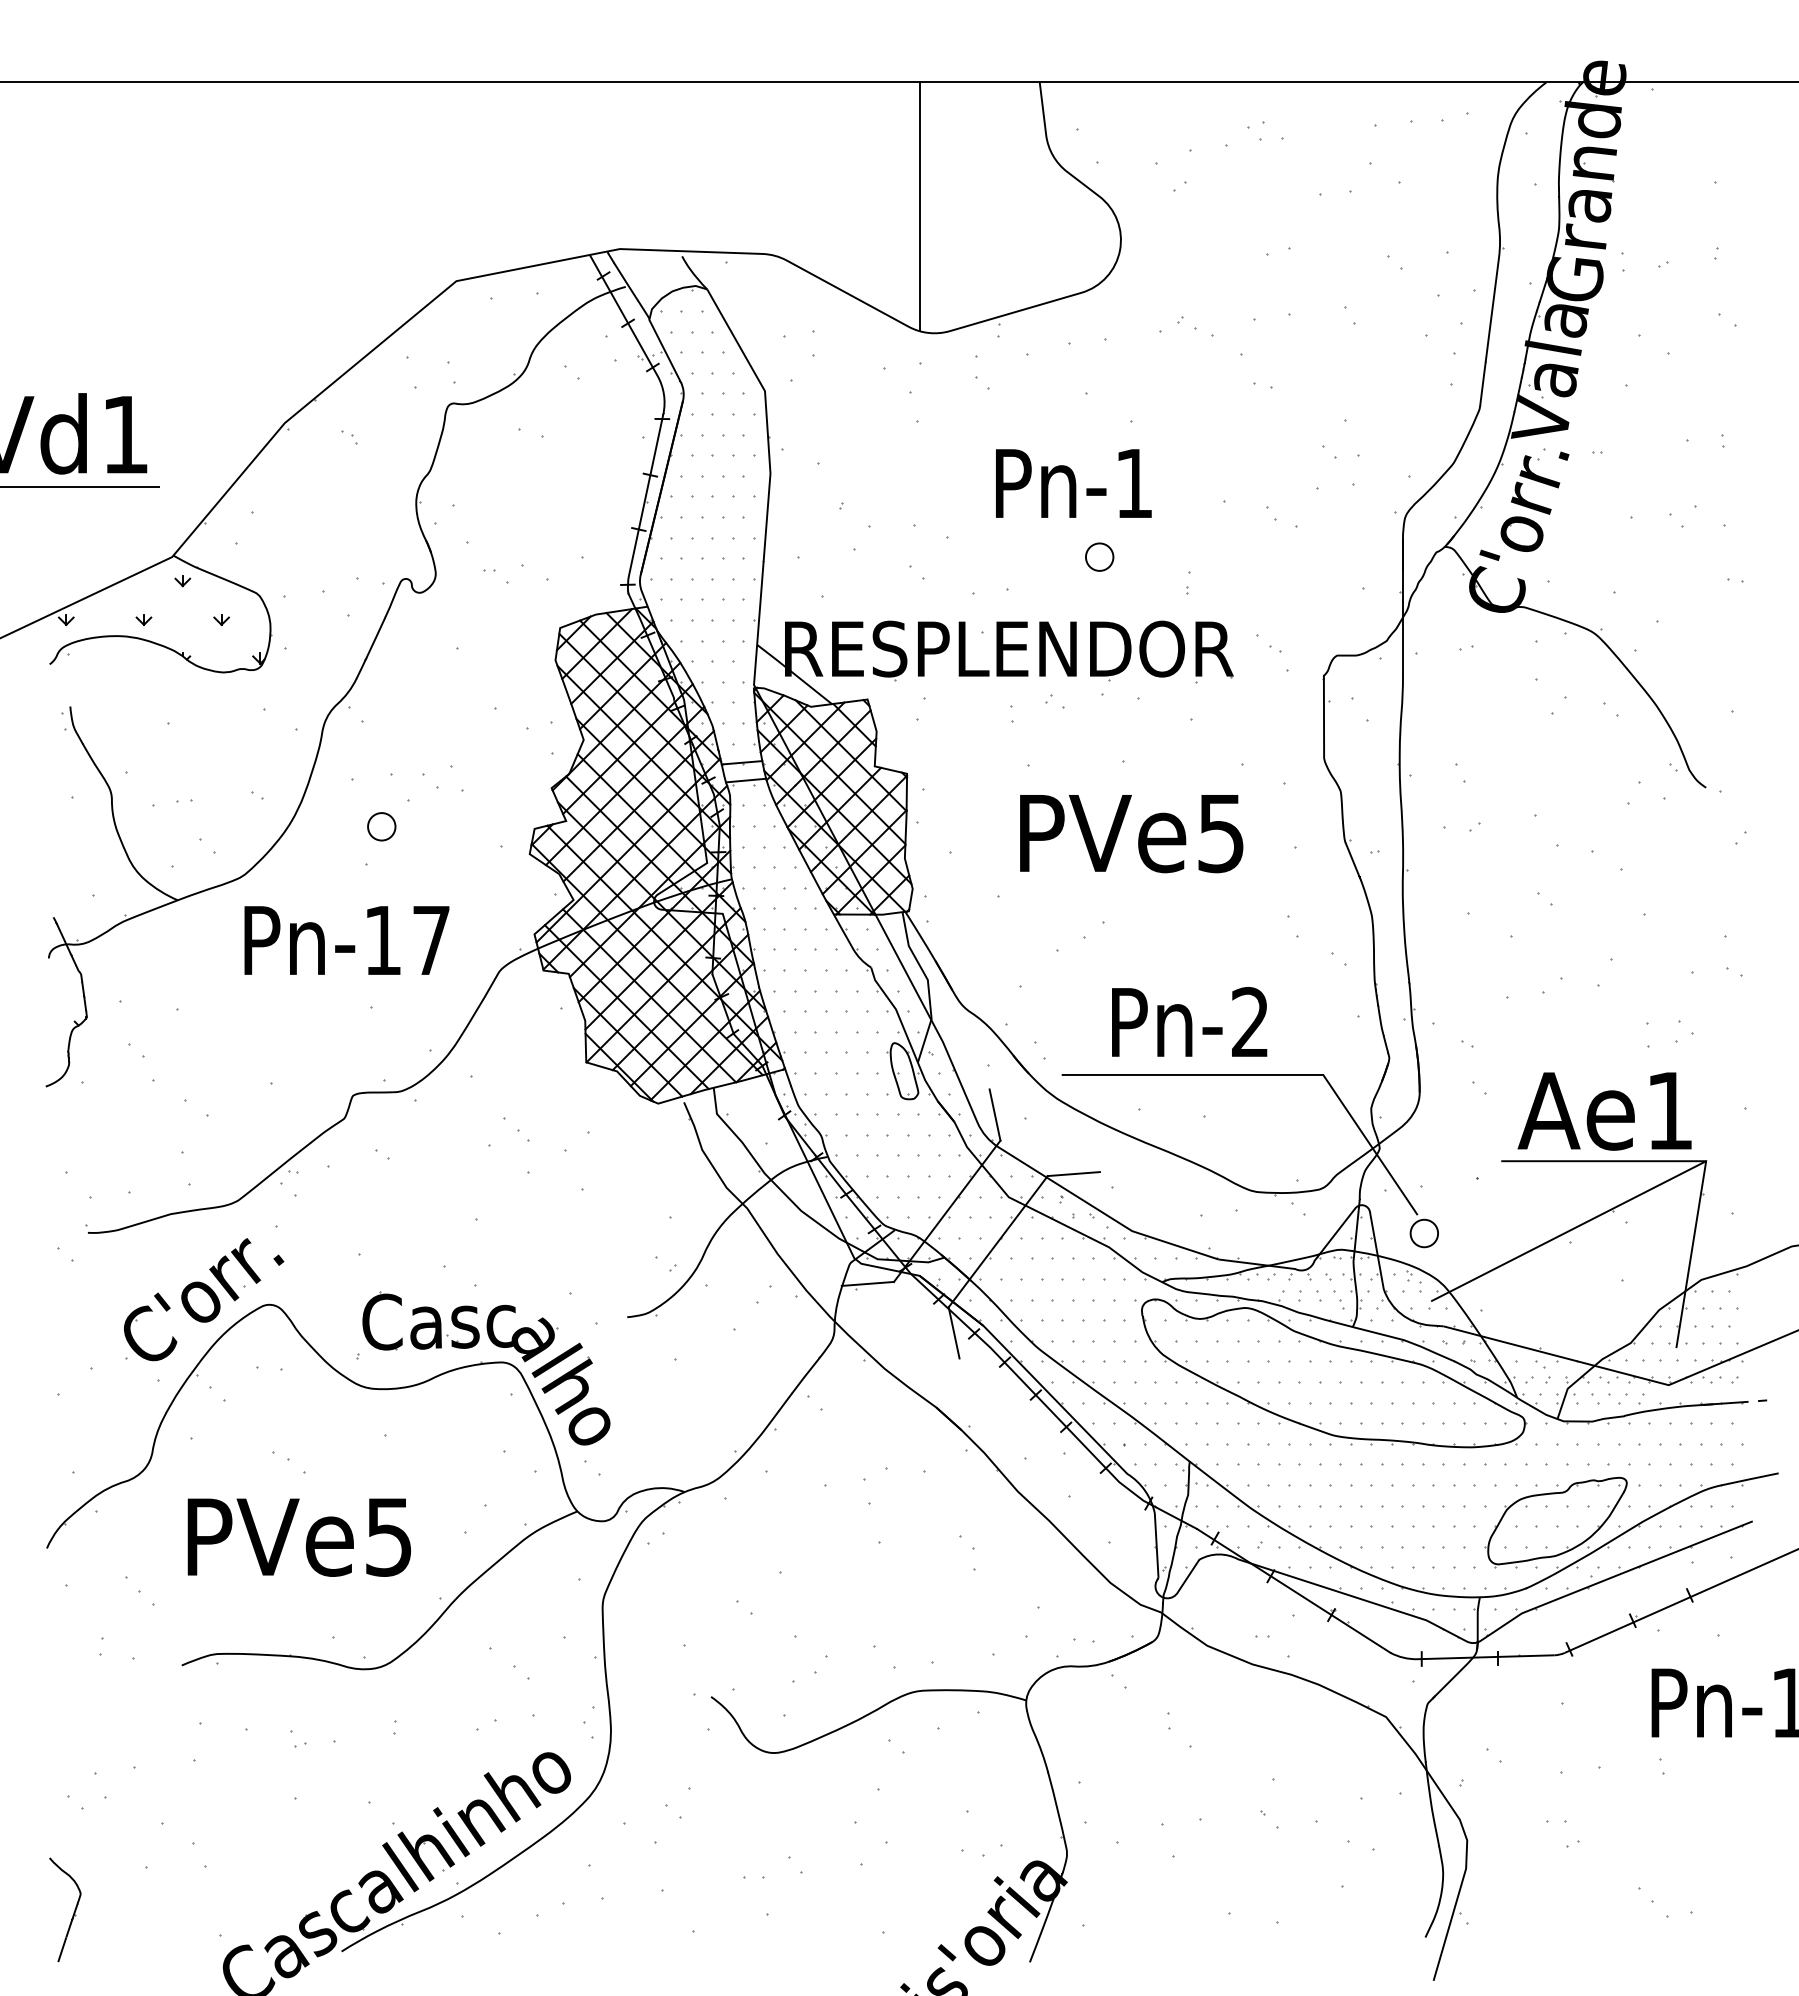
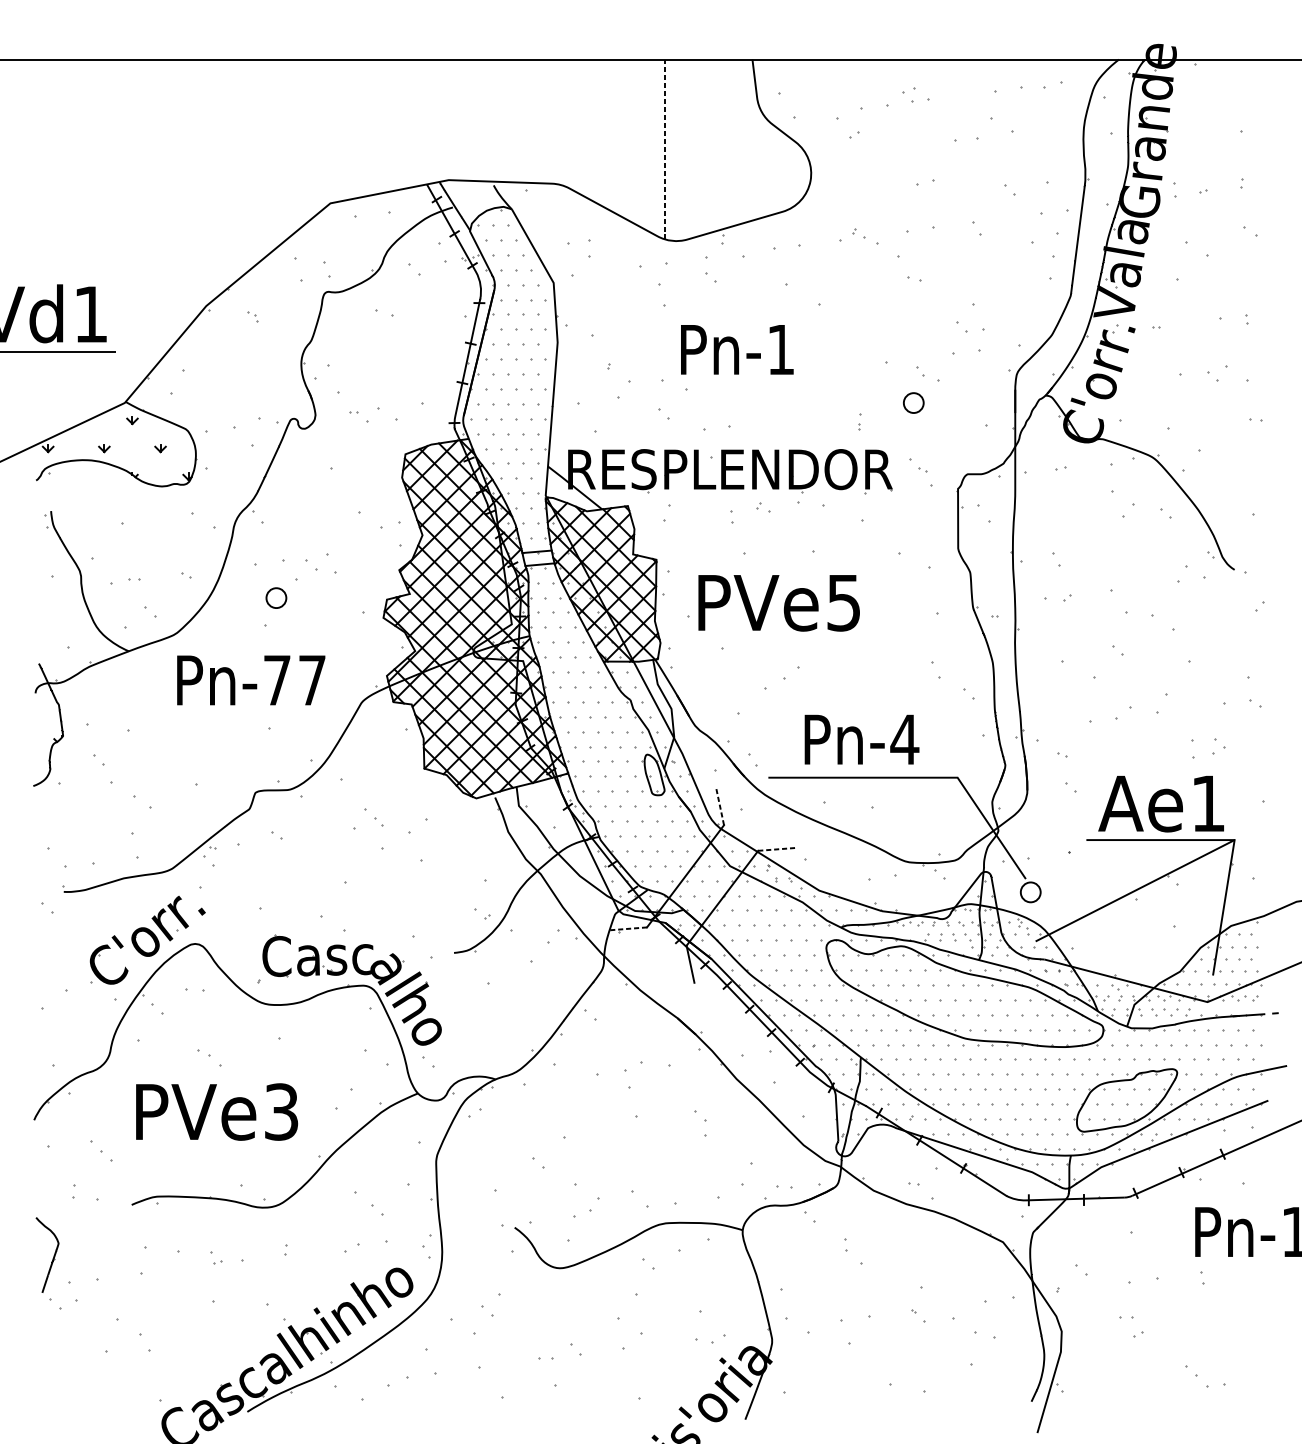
line: (919, 206) -> (665, 149), solid -> dashed
text: (1073, 483) -> (737, 349), moved
part: (1099, 556) -> (913, 402), moved
text: (1131, 834) -> (779, 603), moved
text: (382, 940) -> (276, 680), Pn-17 -> Pn-77
text: (1250, 1021) -> (904, 739), Pn-2 -> Pn-4
line: (994, 1114) -> (719, 806), solid -> dashed
line: (1074, 1174) -> (777, 849), solid -> dashed
line: (867, 1283) -> (627, 928), solid -> dashed
text: (388, 1536) -> (281, 1111), PVe5 -> PVe3
part: (73, 1912) -> (53, 1257), moved

